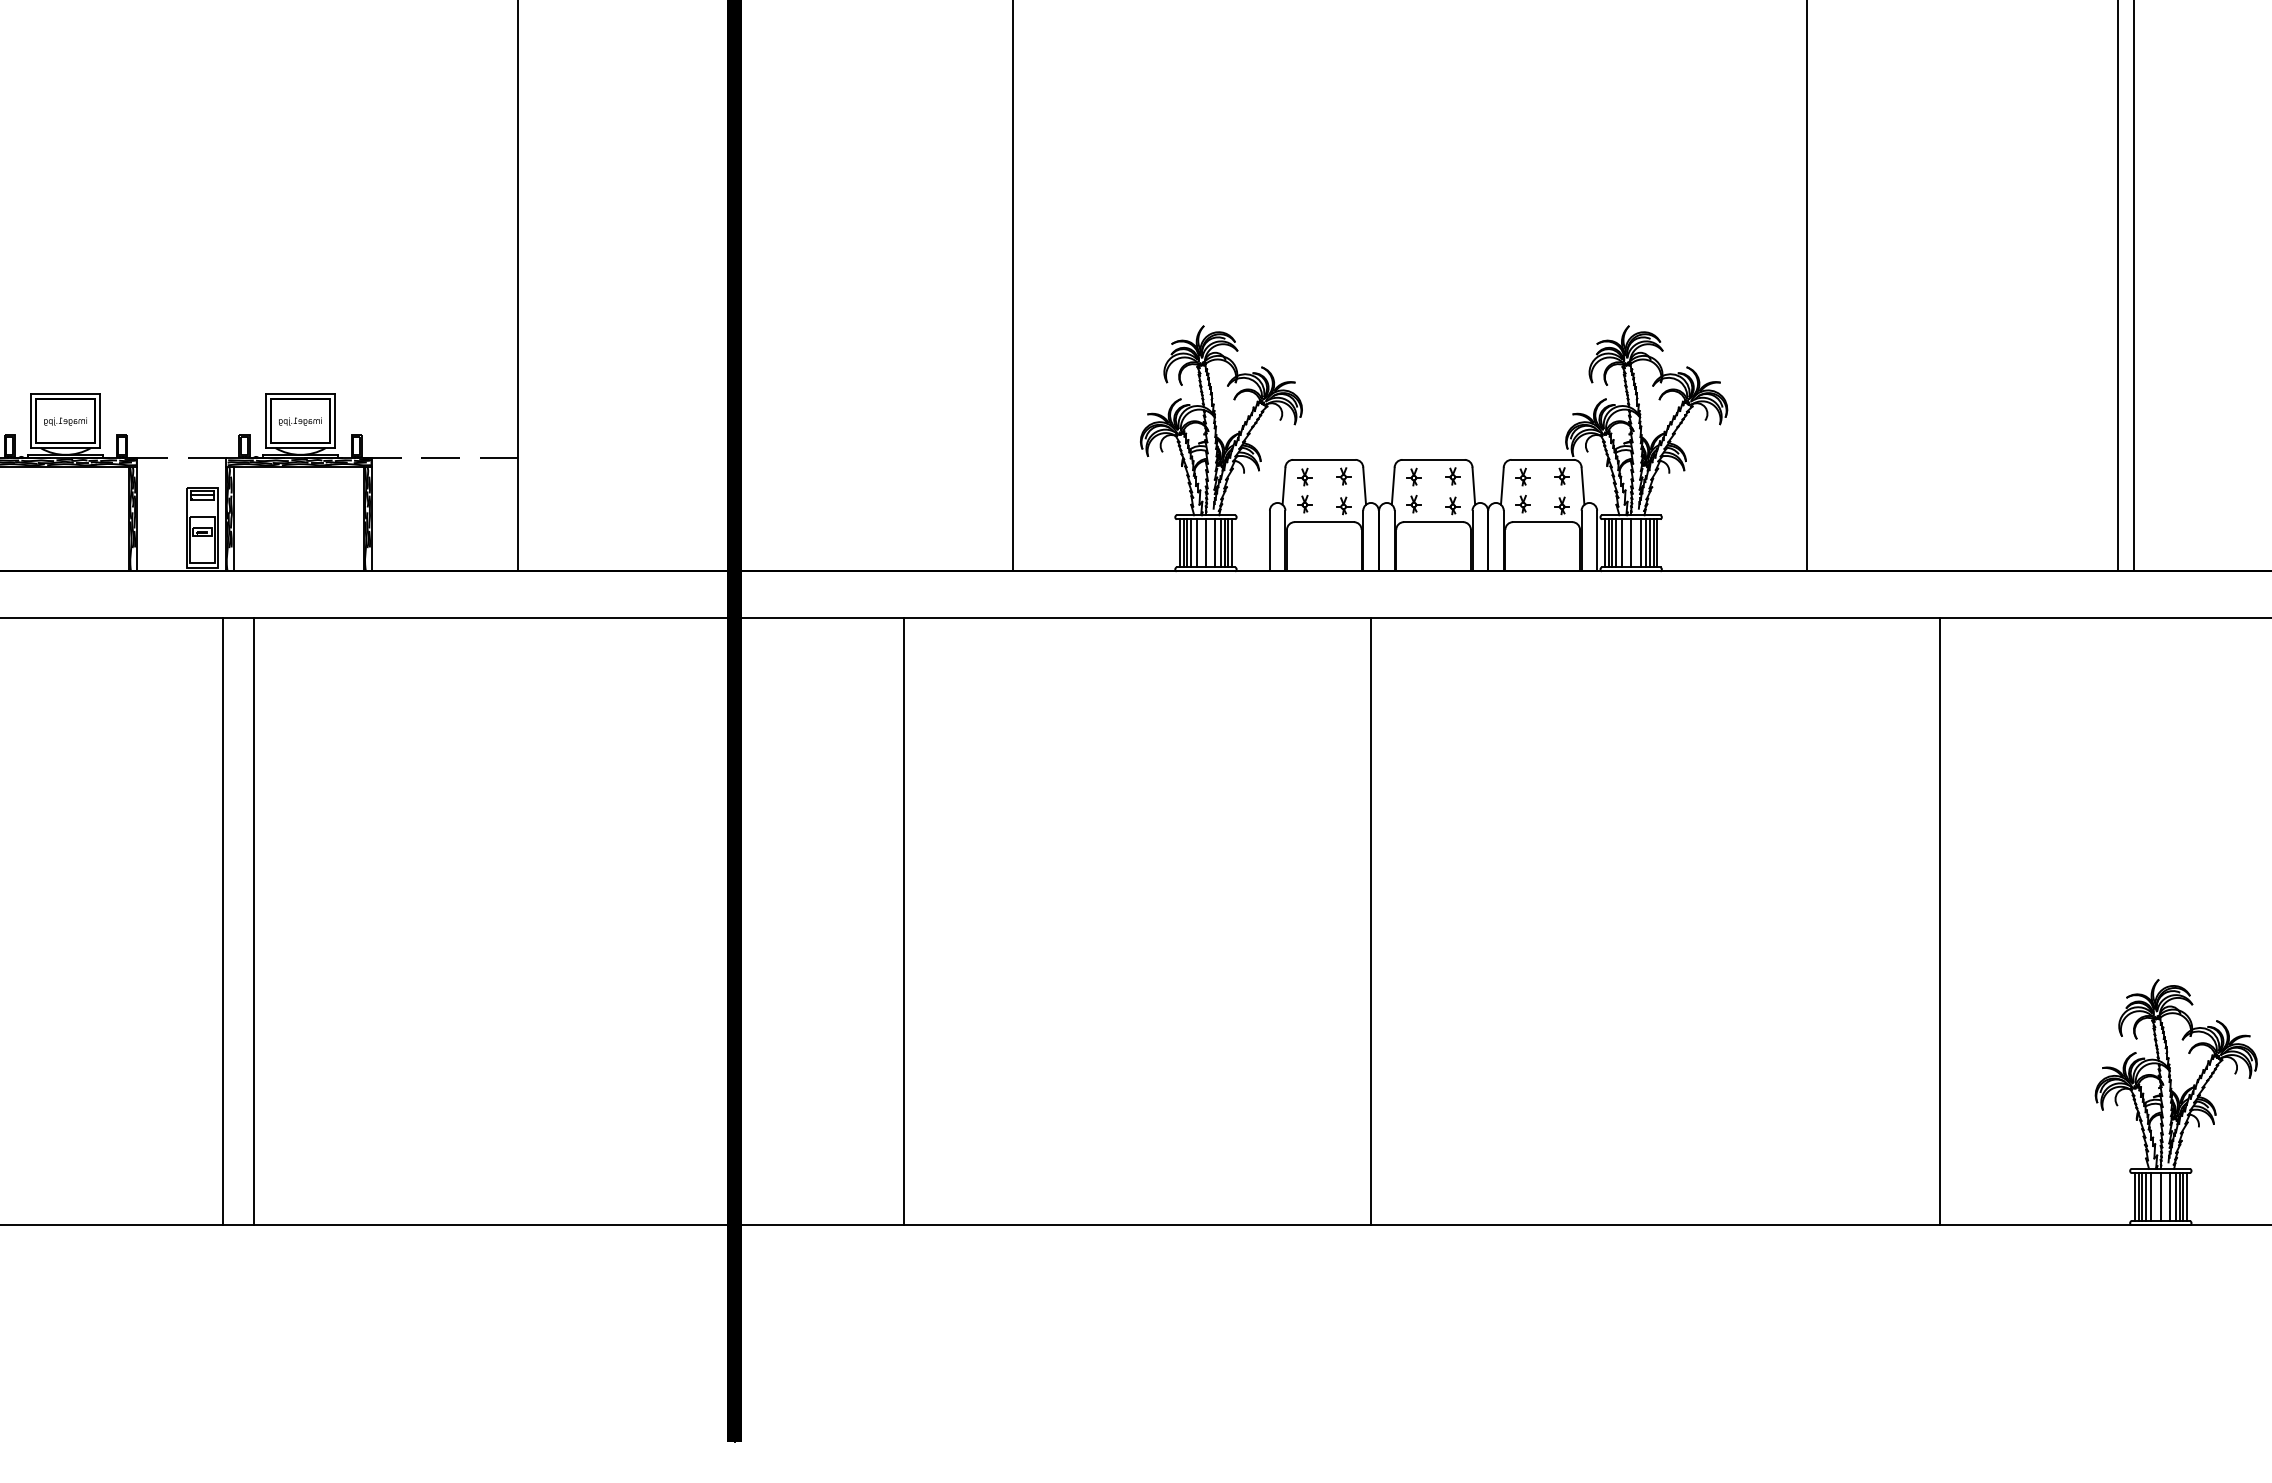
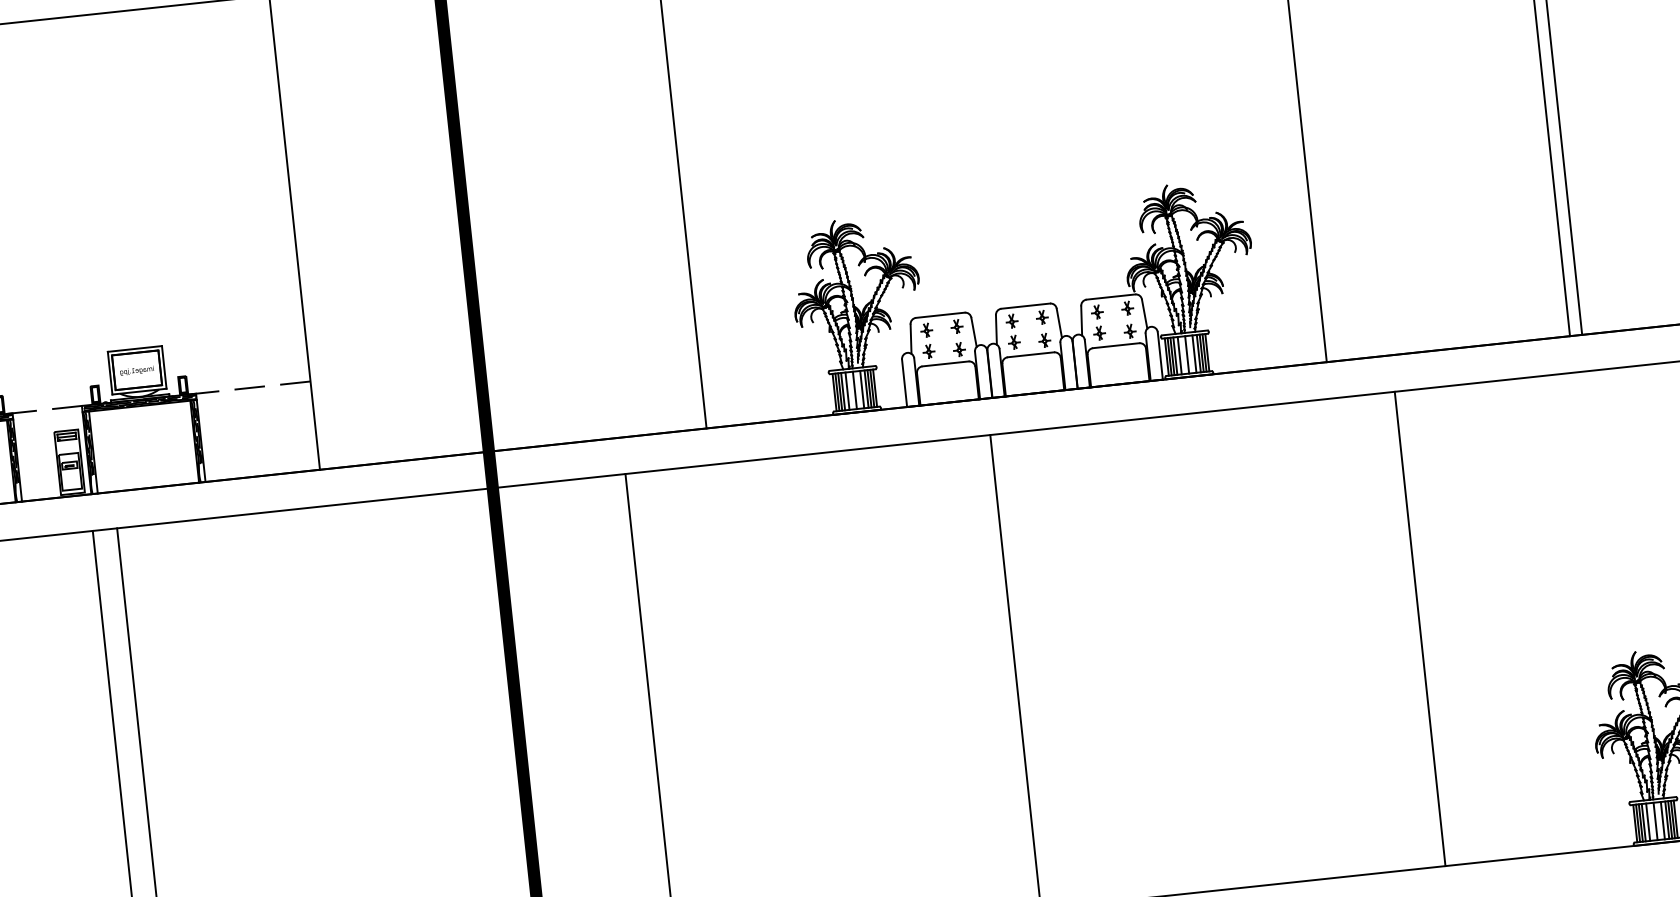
line: (1940, 921) -> (1420, 628), moved

